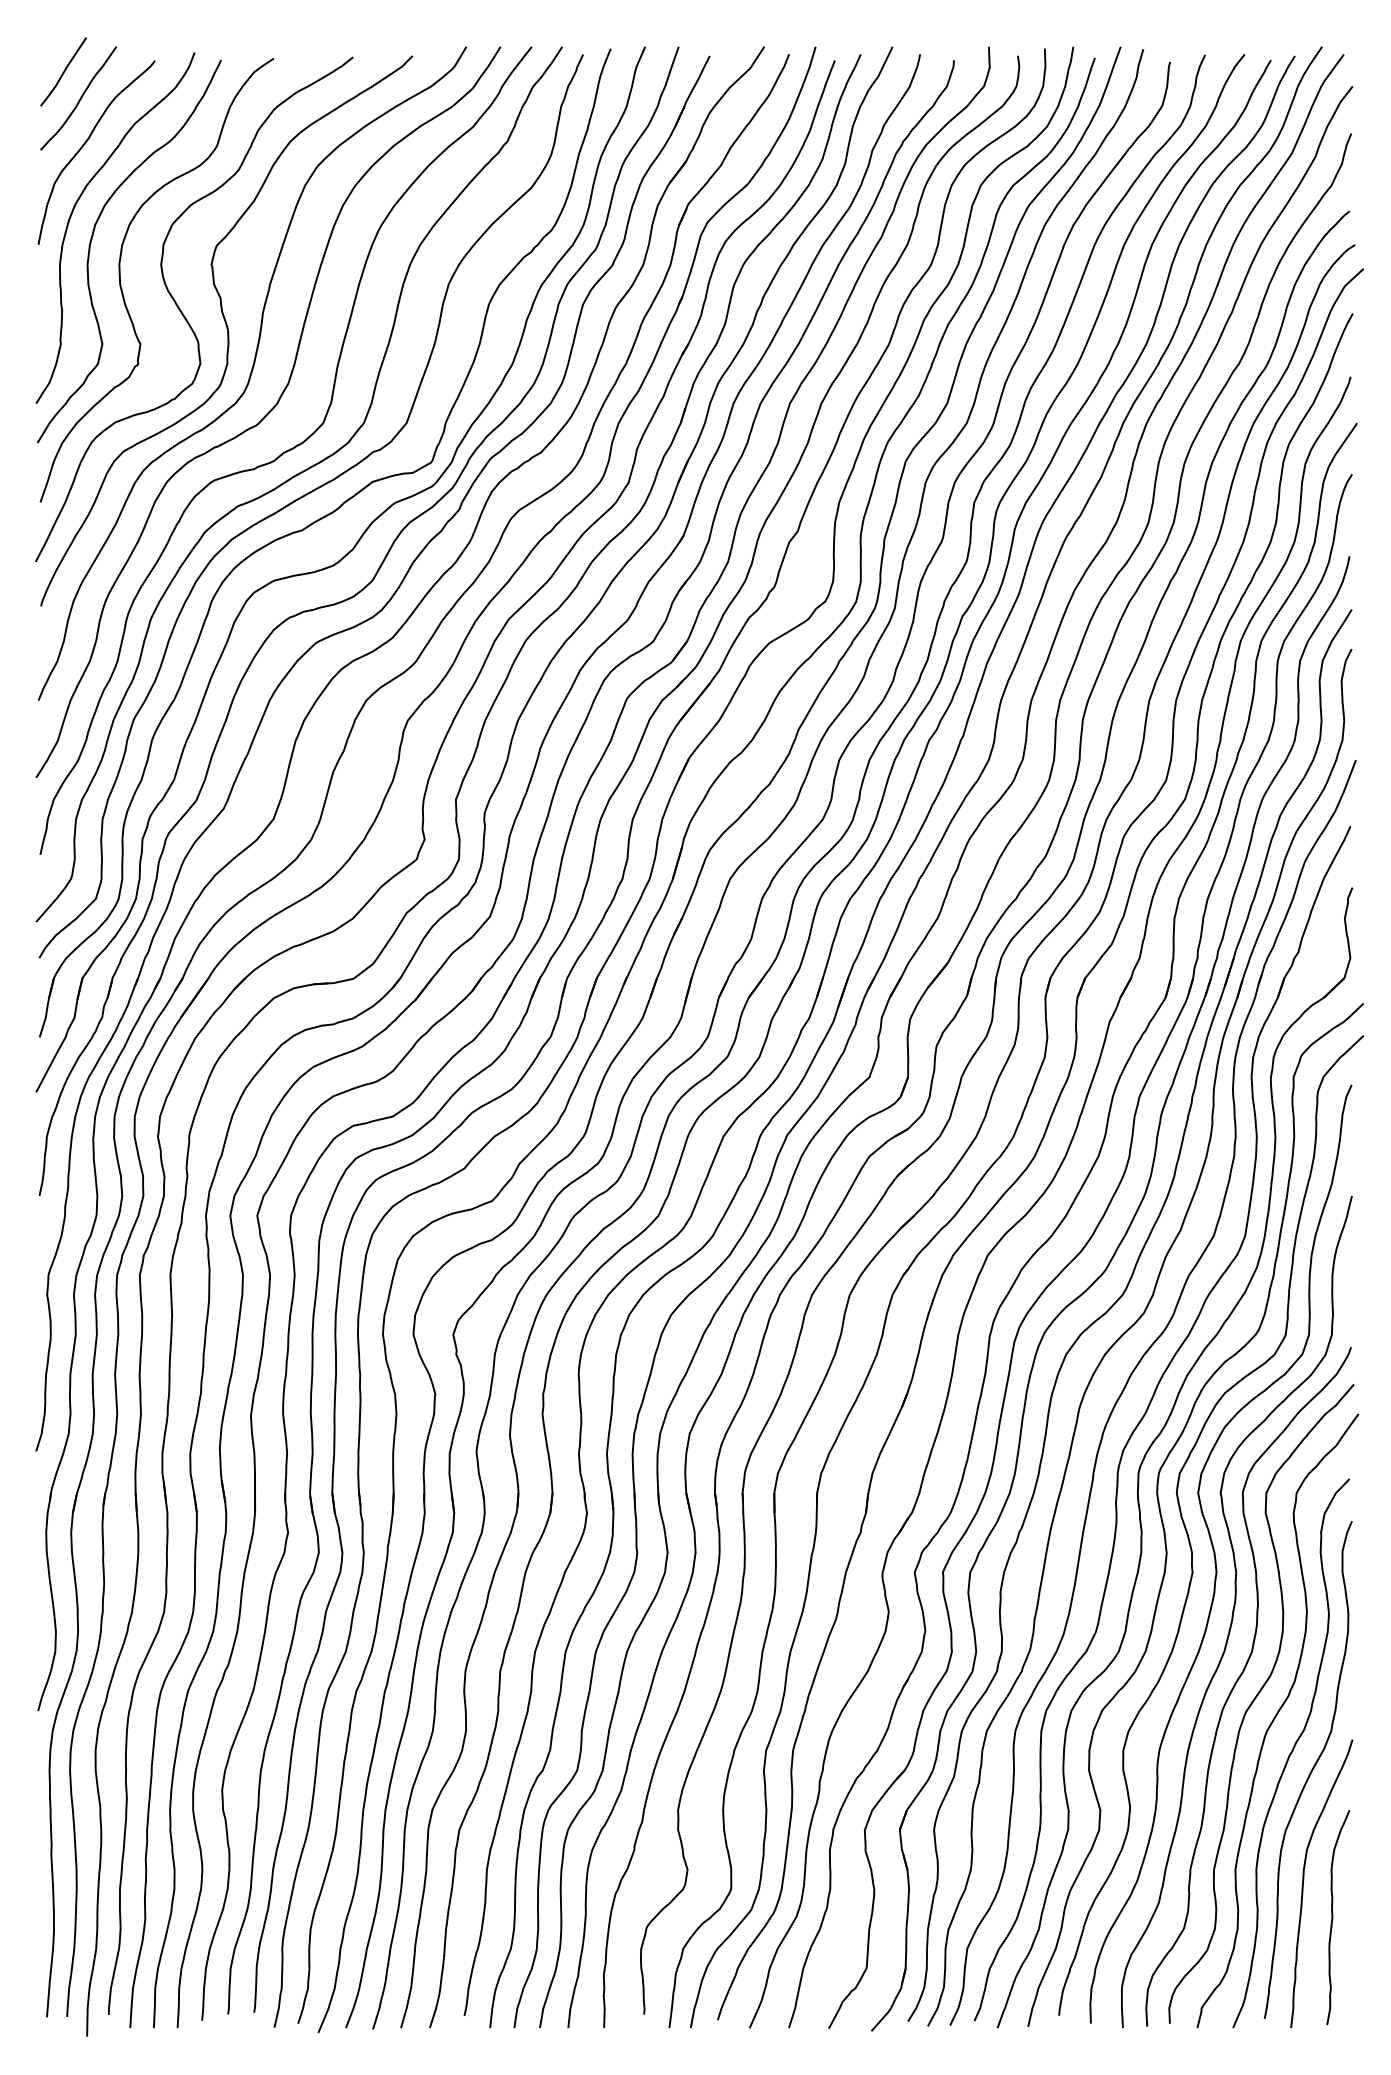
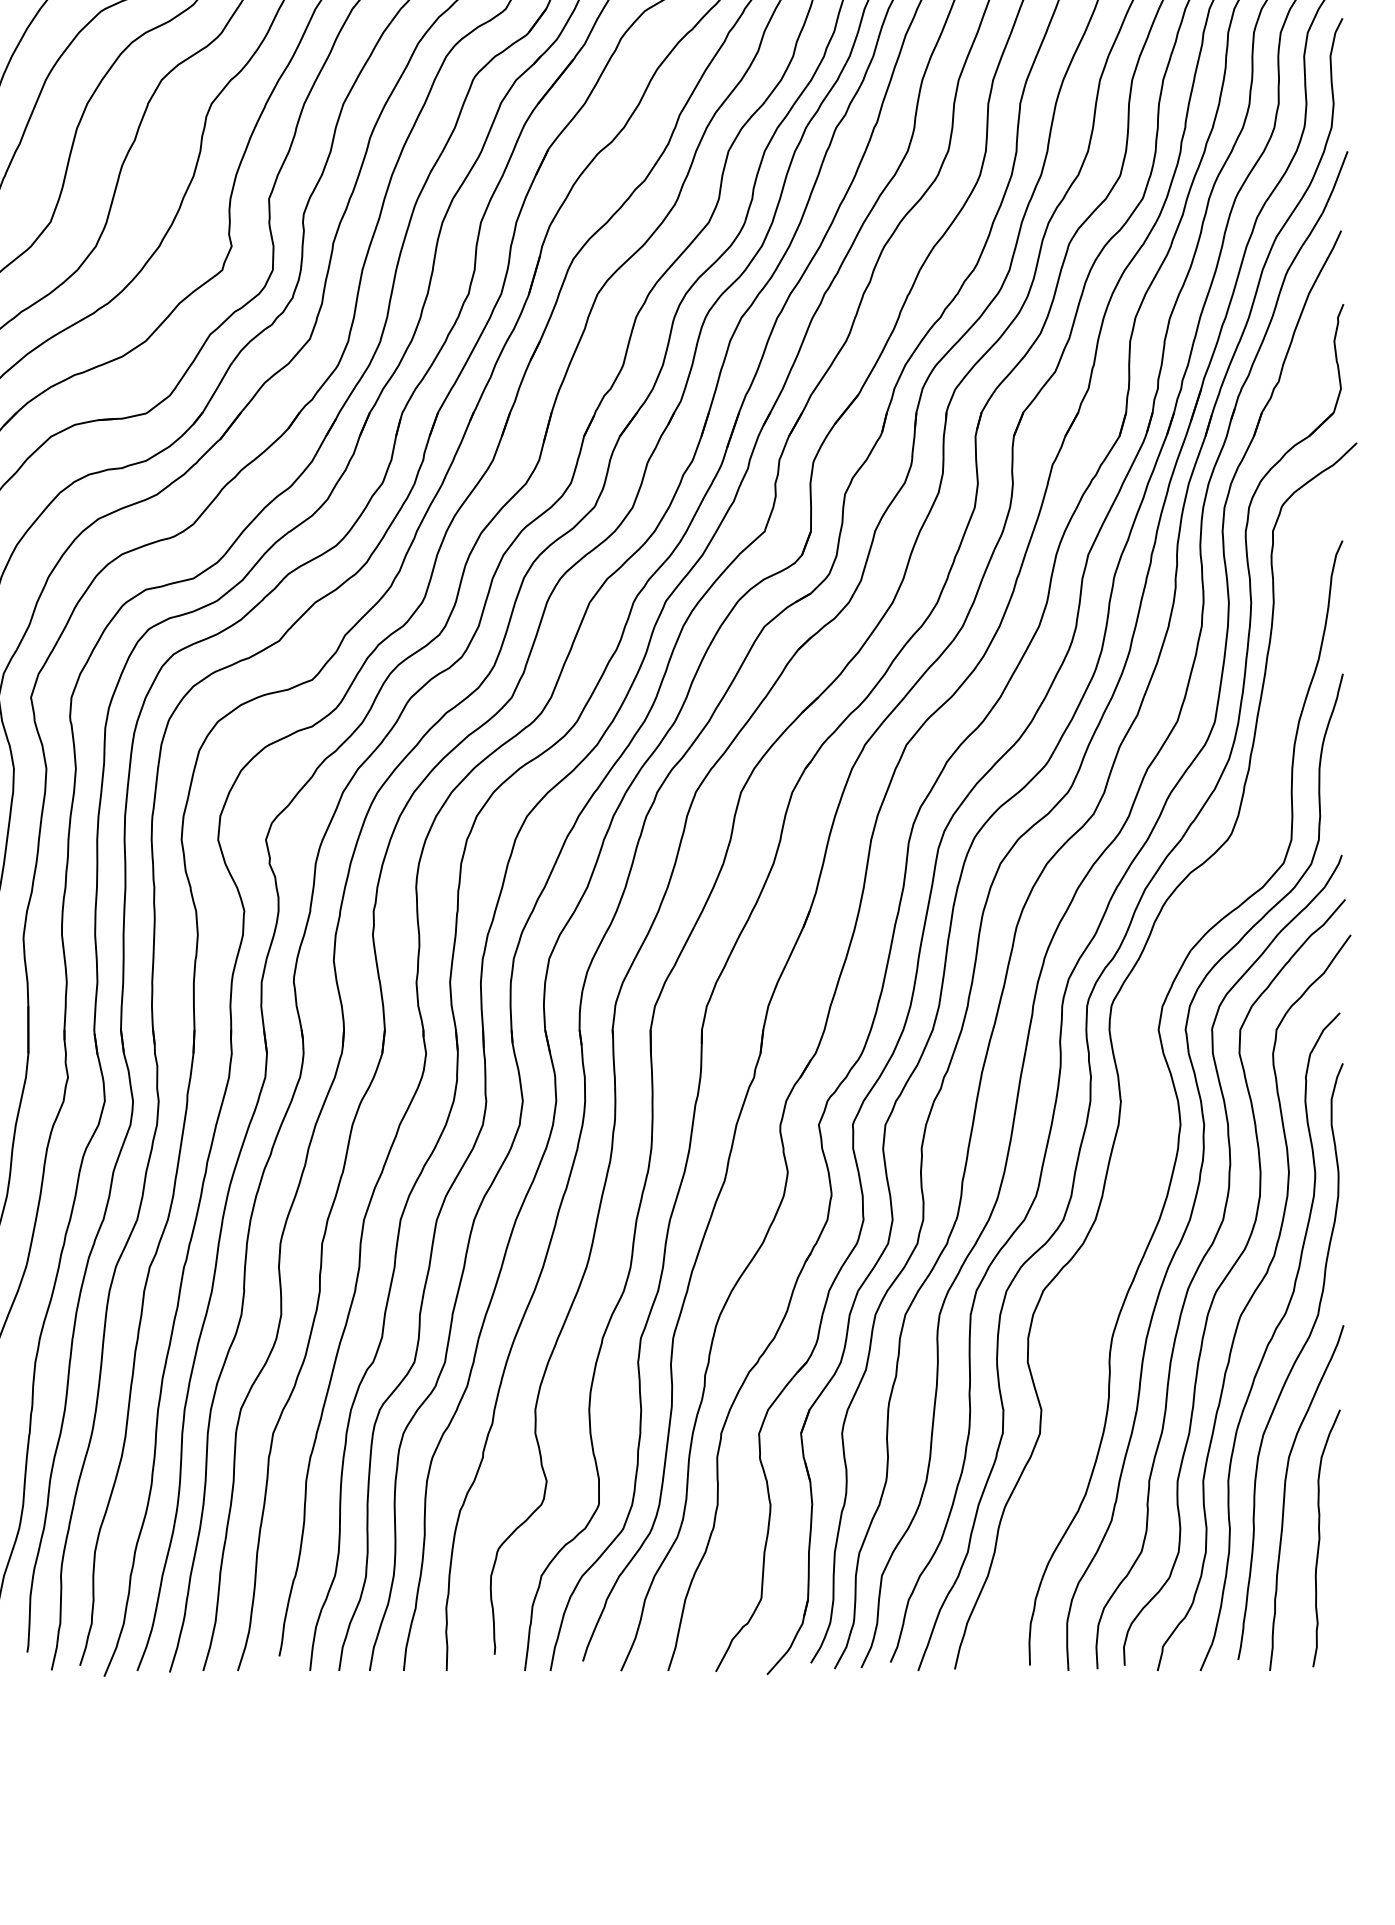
curve: (1188, 1533) -> (1147, 1078), removed

